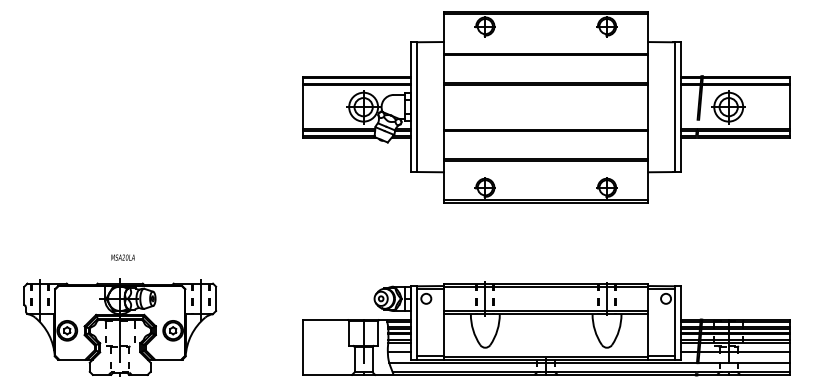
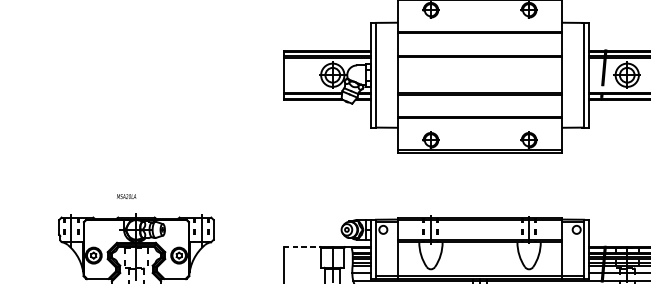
text: (122, 257) -> (126, 196), moved
line: (325, 320) -> (302, 247), solid -> dashed

